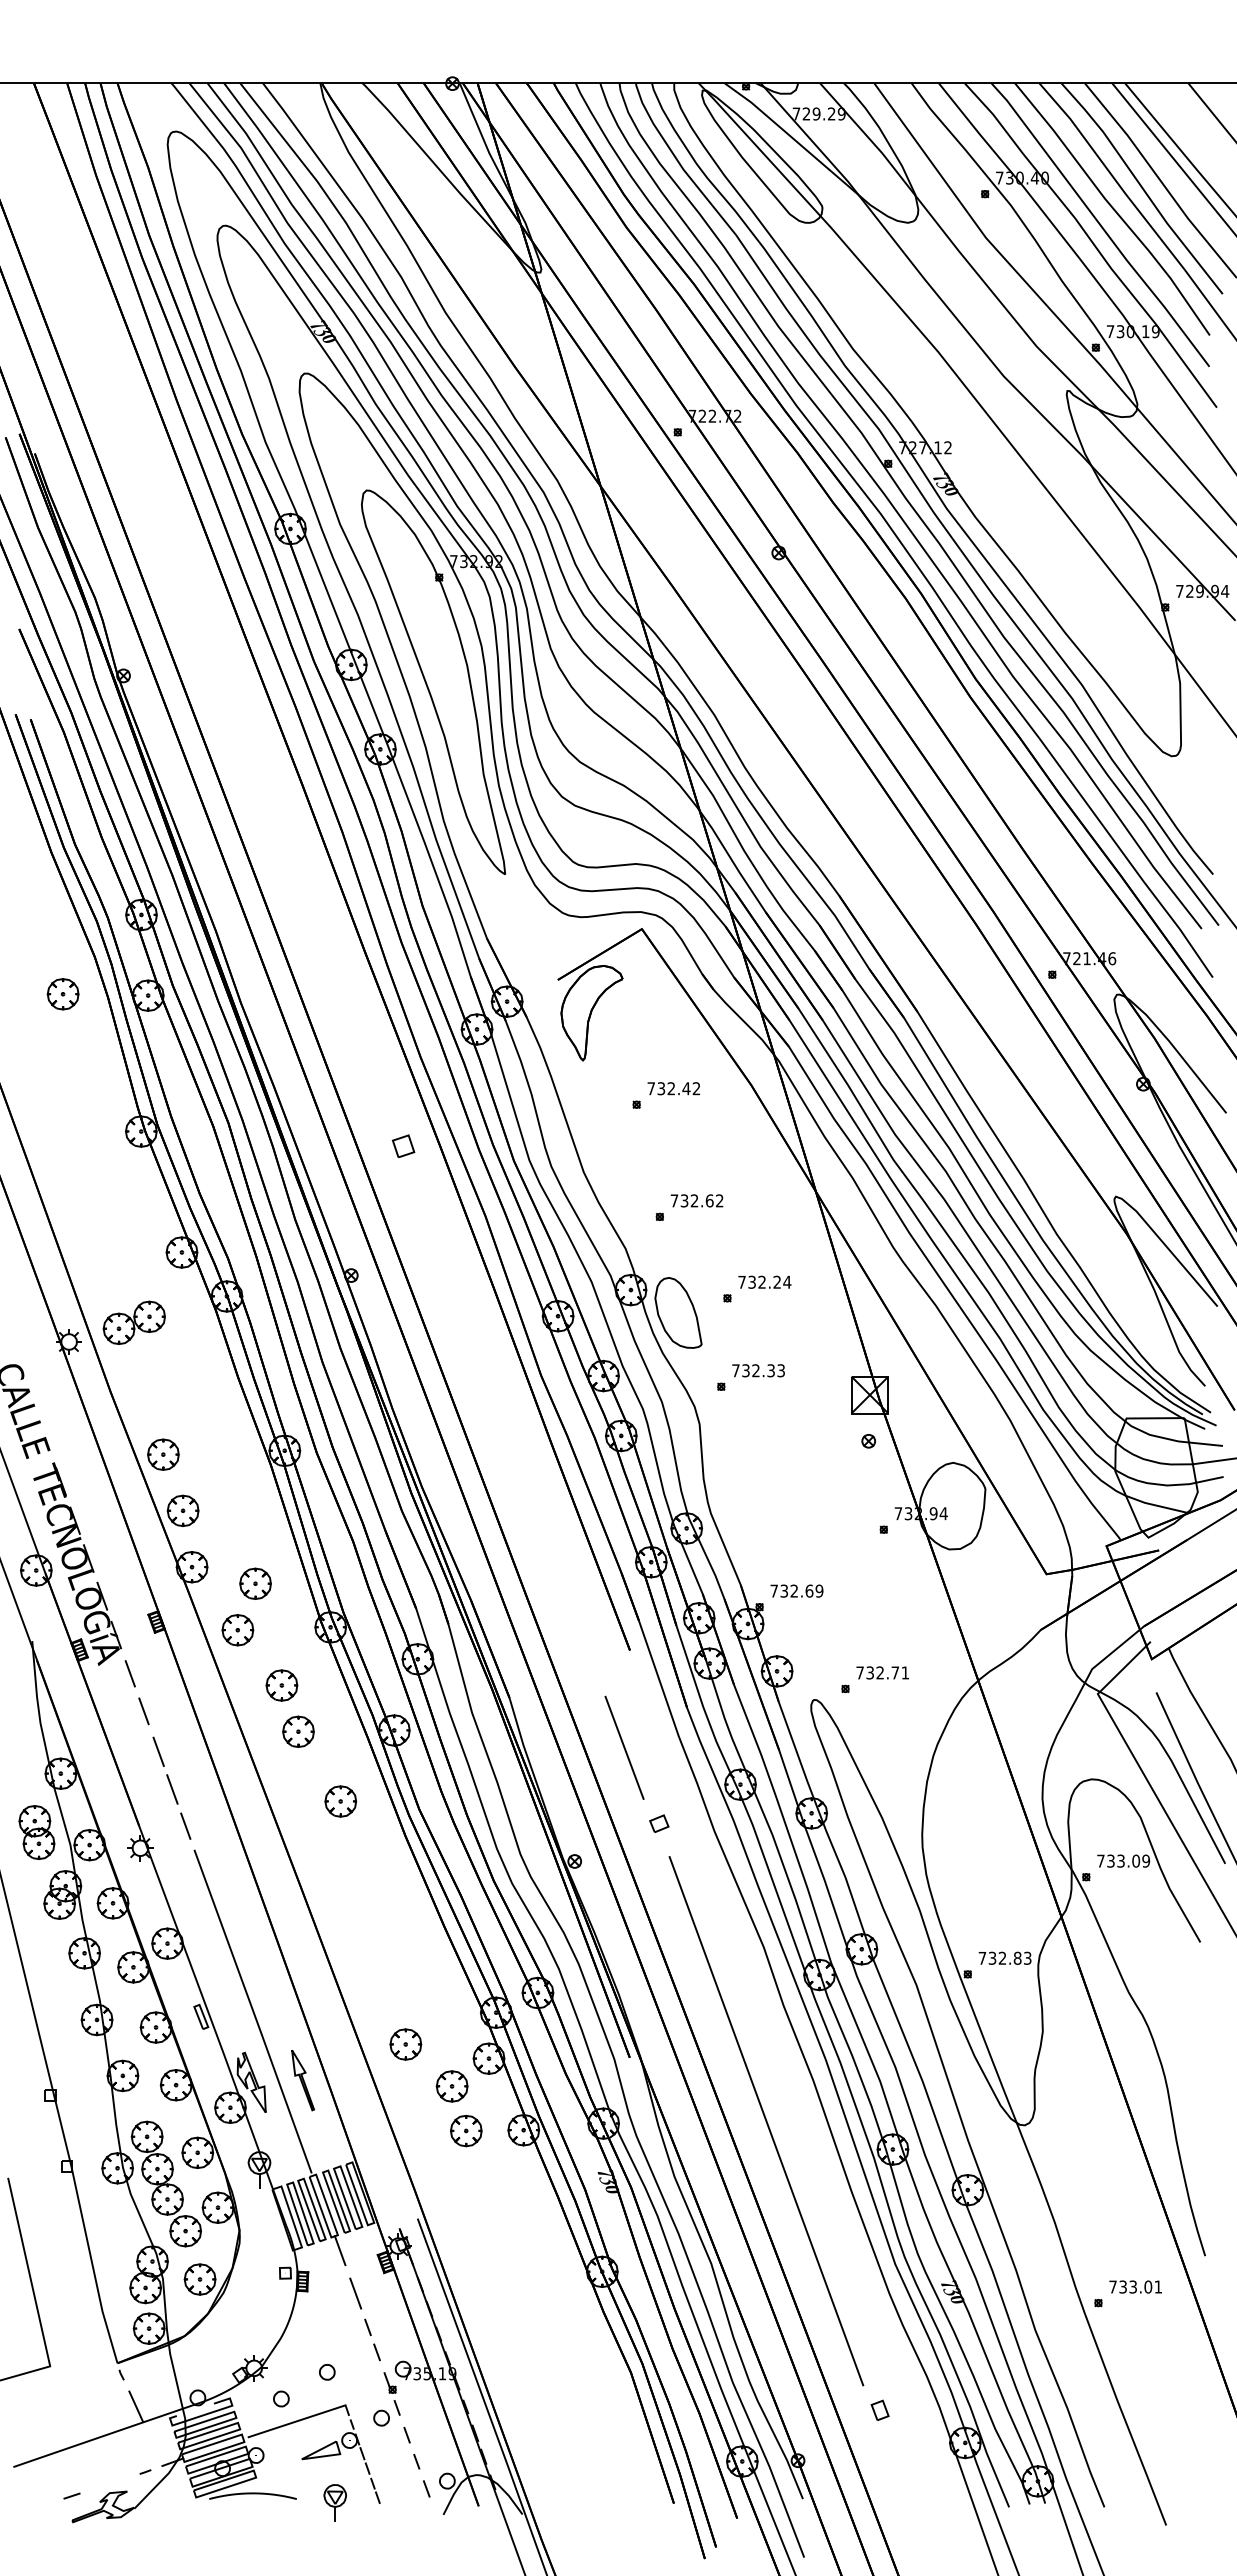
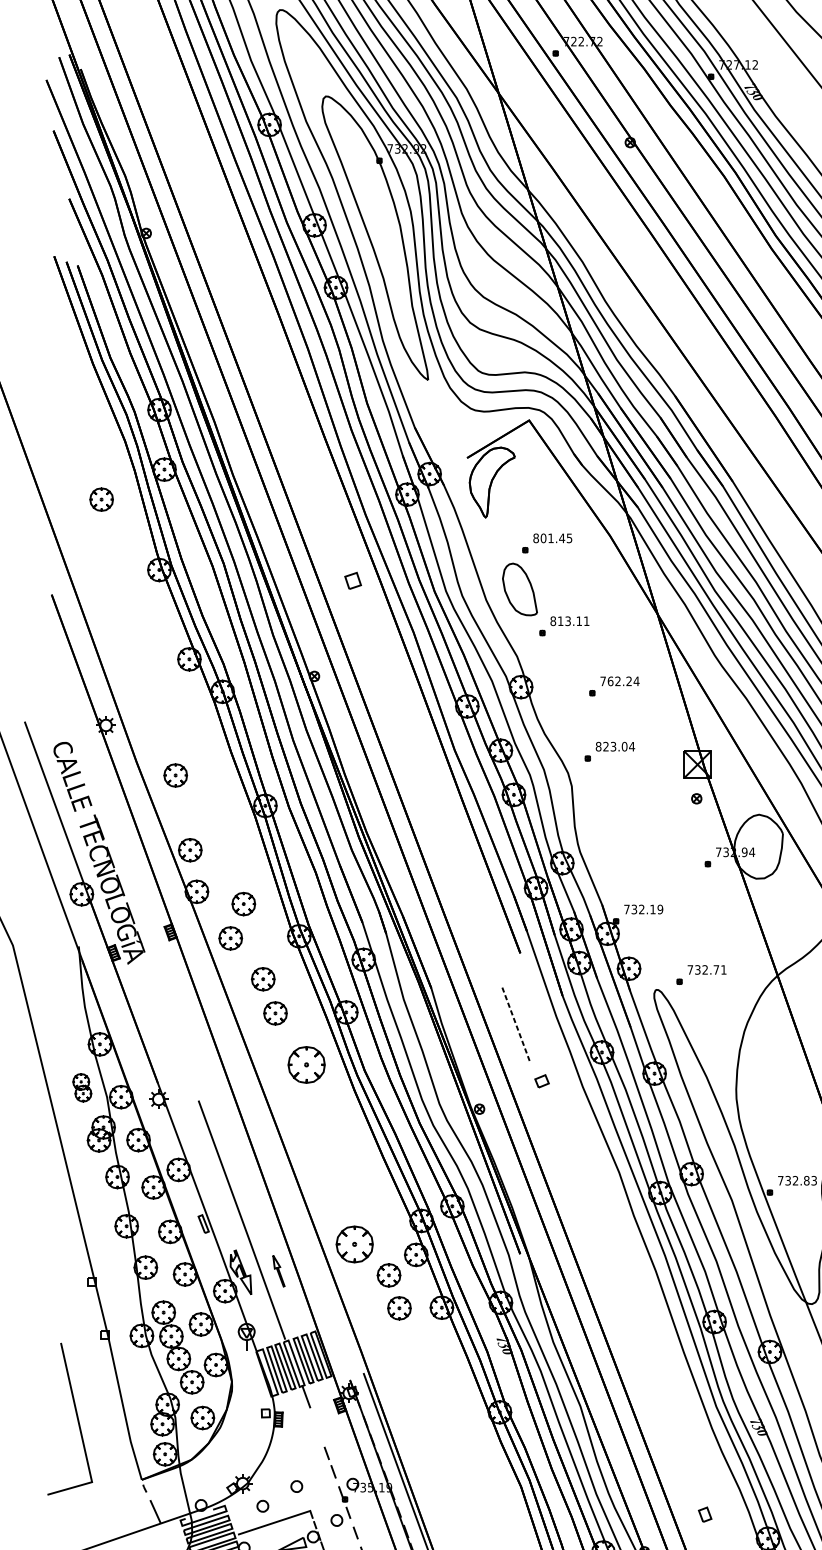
part: (62, 994) -> (101, 499), moved
text: (673, 1088) -> (552, 538), 732.42 -> 801.45
text: (696, 1200) -> (569, 620), 732.62 -> 813.11
text: (752, 1281) -> (610, 680), 732.24 -> 762.24
part: (678, 1312) -> (520, 589), moved
part: (133, 1322) -> (153, 711), removed
text: (758, 1370) -> (615, 746), 732.33 -> 823.04
part: (163, 1454) -> (175, 775), moved
text: (809, 1590) -> (652, 909), 732.69 -> 732.19
line: (129, 1673) -> (150, 970), removed
line: (143, 1711) -> (161, 998), removed
line: (624, 1748) -> (516, 1025), solid -> dashed
line: (158, 1751) -> (172, 1027), removed
line: (172, 1789) -> (182, 1056), removed
part: (340, 1801) -> (306, 1064), size x1.6
line: (185, 1825) -> (192, 1082), removed
part: (36, 1832) -> (81, 1087), size x0.7
part: (405, 2044) -> (354, 1244), size x1.6
part: (302, 2080) -> (278, 1271), size x0.7
line: (766, 2121) -> (621, 1301), removed
line: (355, 2293) -> (317, 1428), removed

